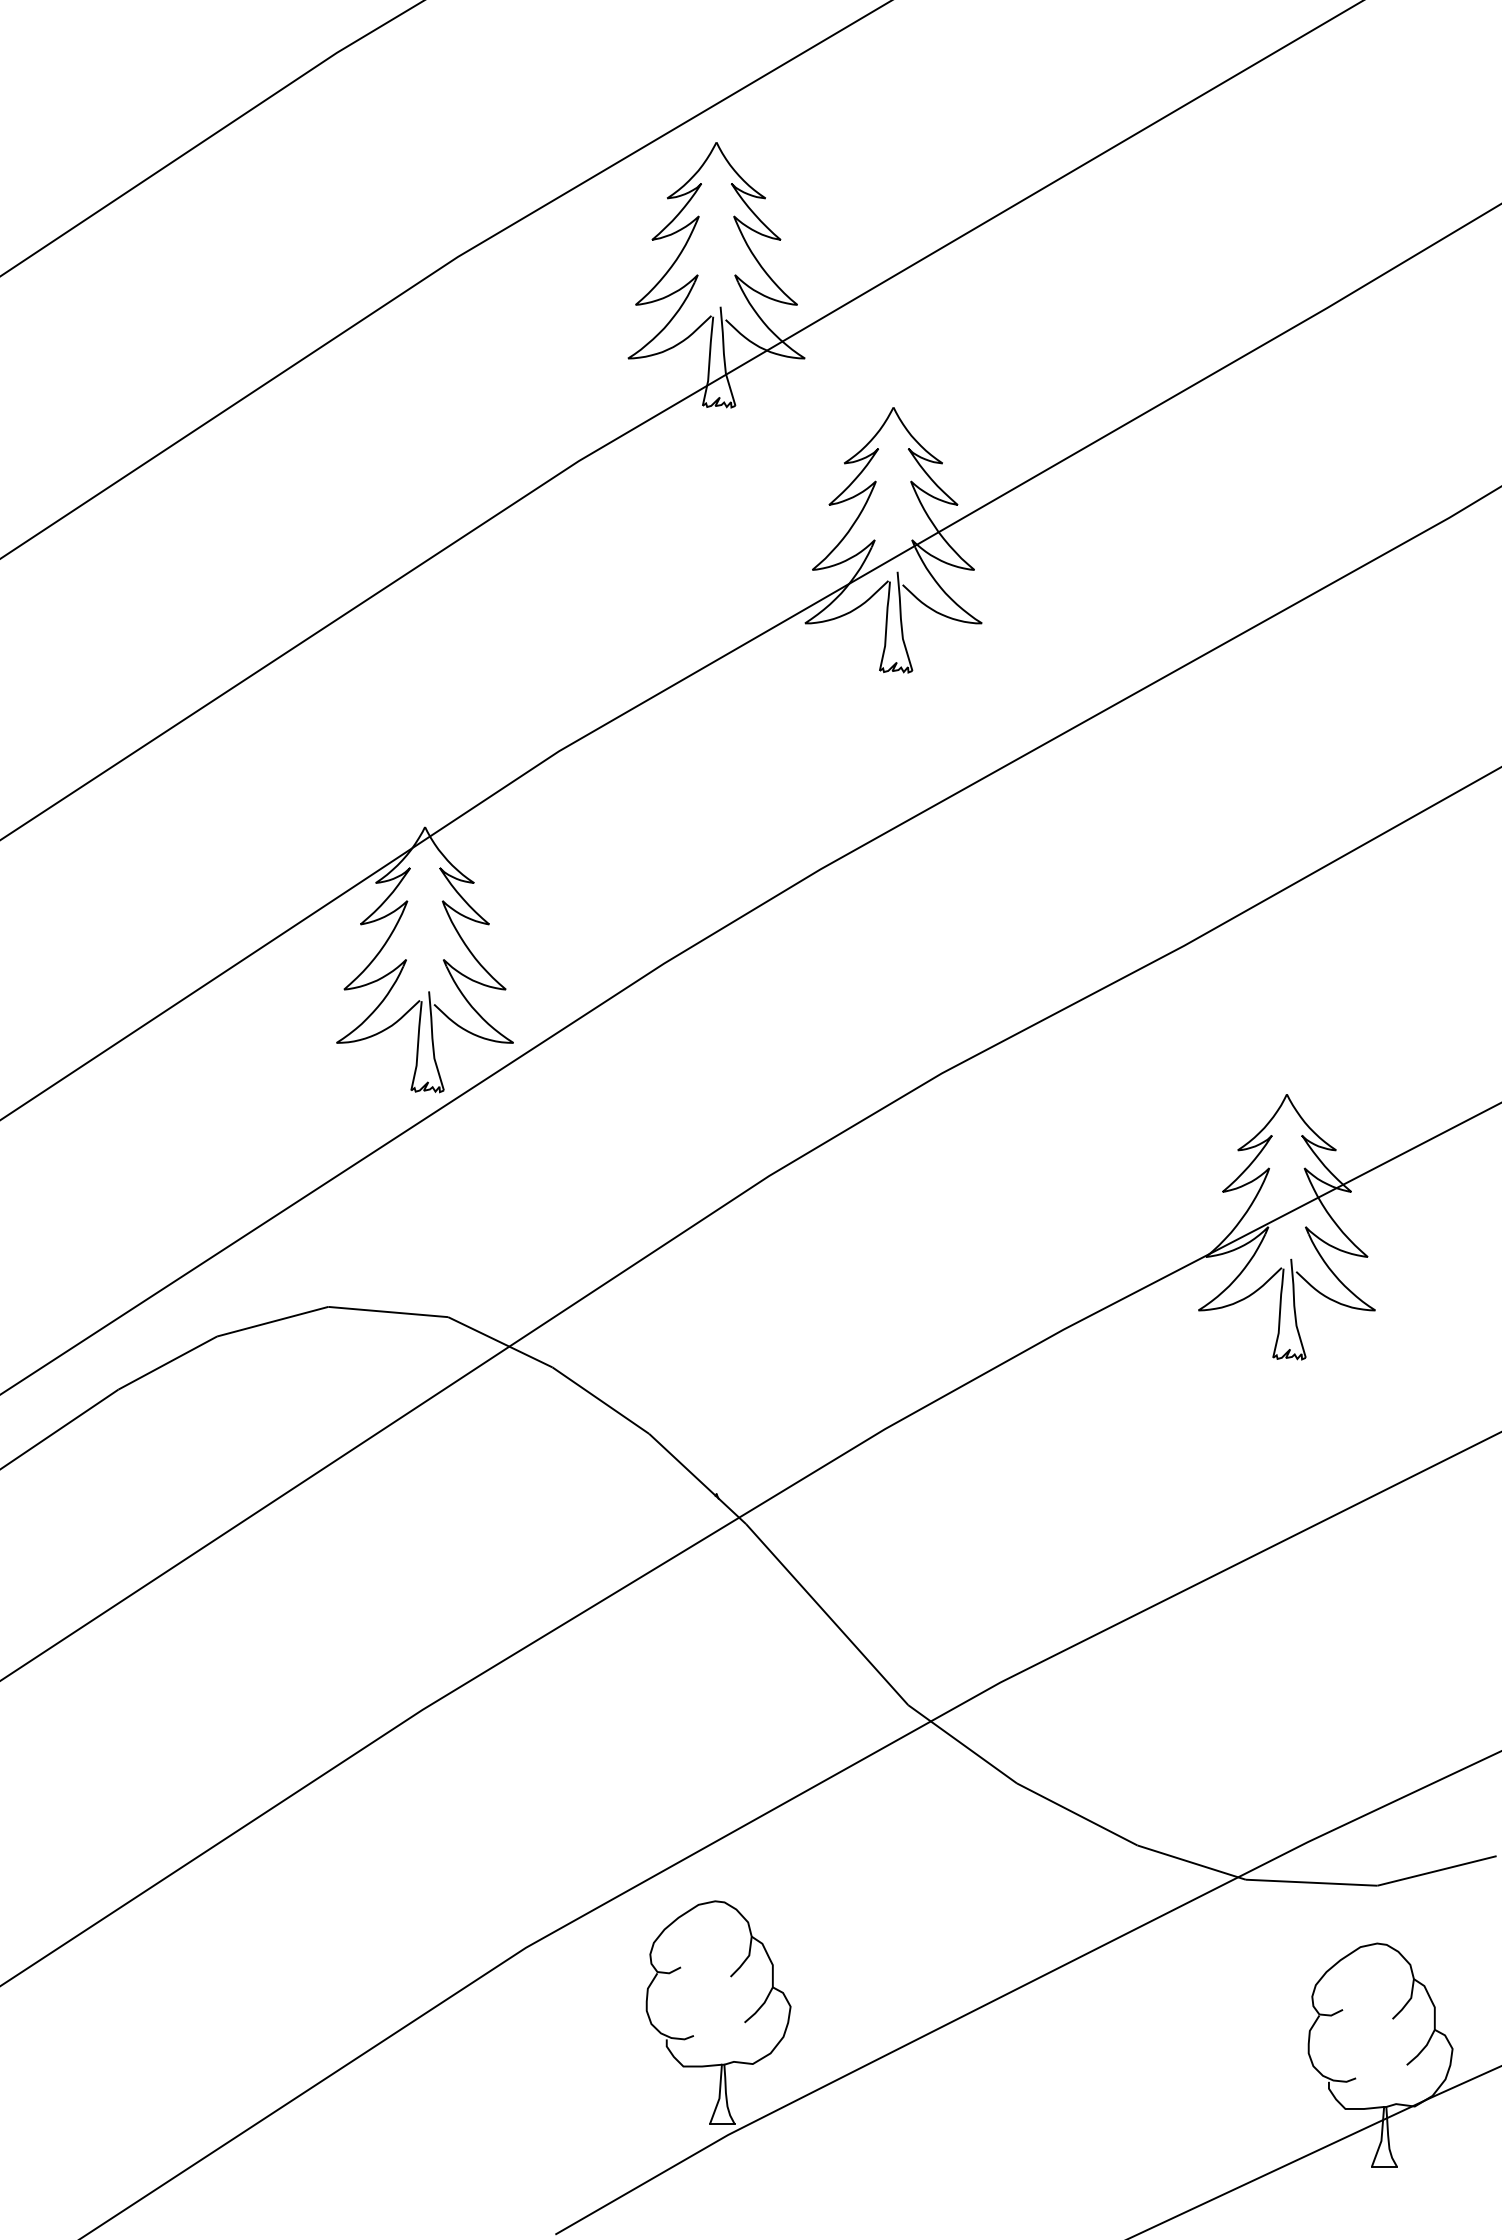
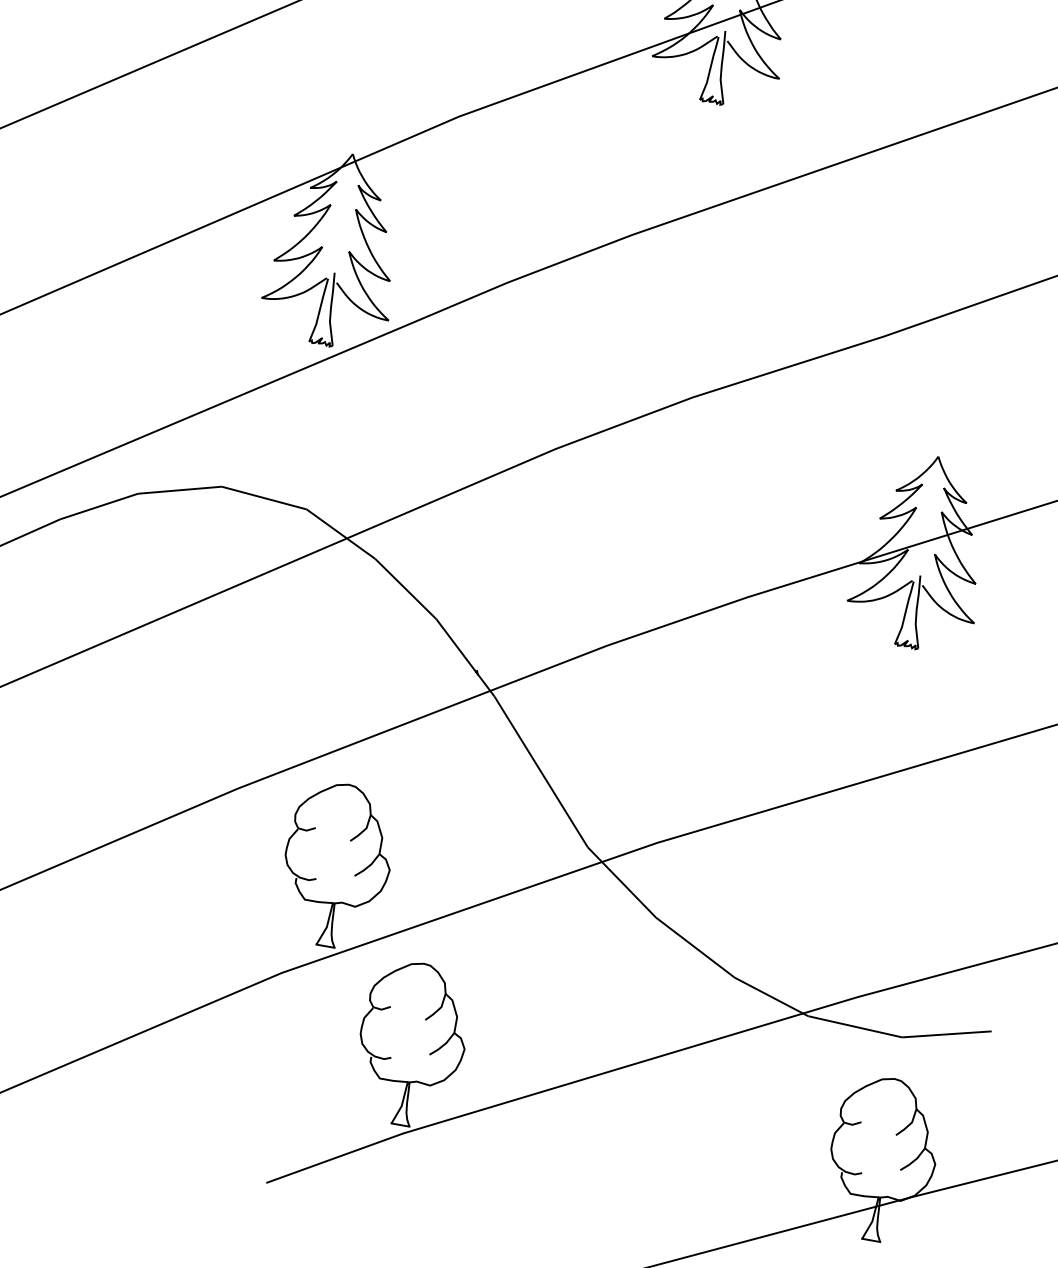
part: (600, 1798) -> (354, 875), added

